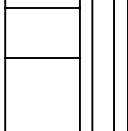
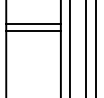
line: (42, 7) -> (33, 30), moved
line: (42, 57) -> (33, 23), moved

